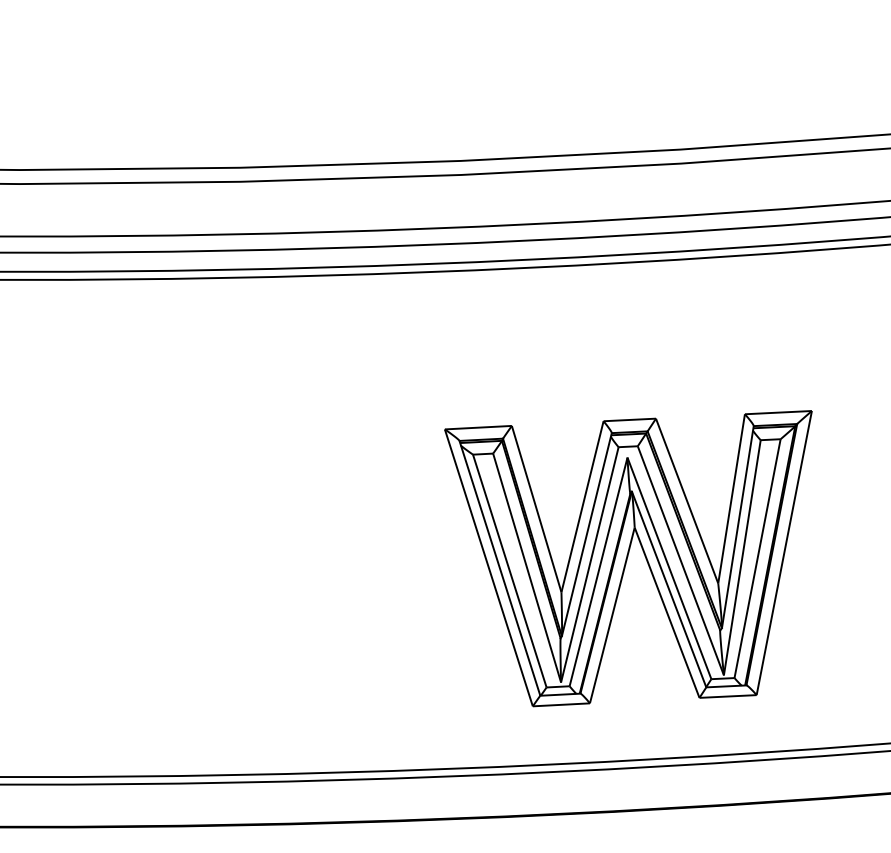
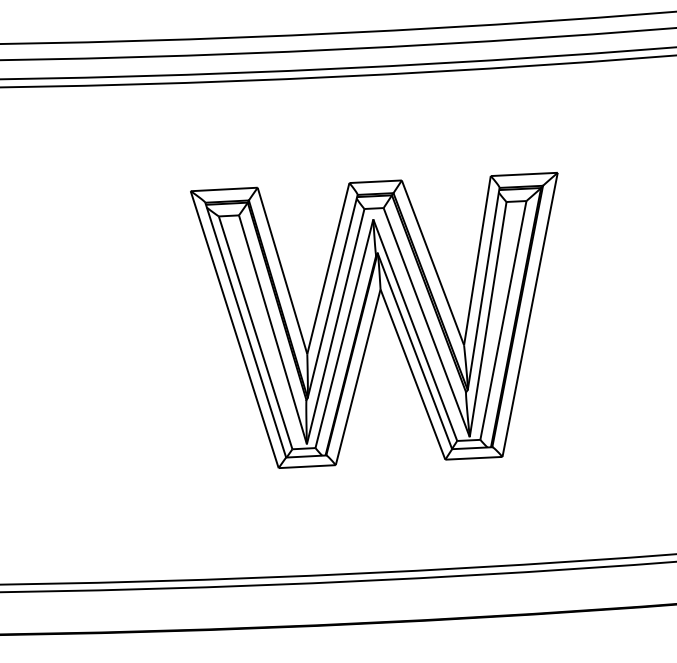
part: (628, 558) -> (374, 320), moved

